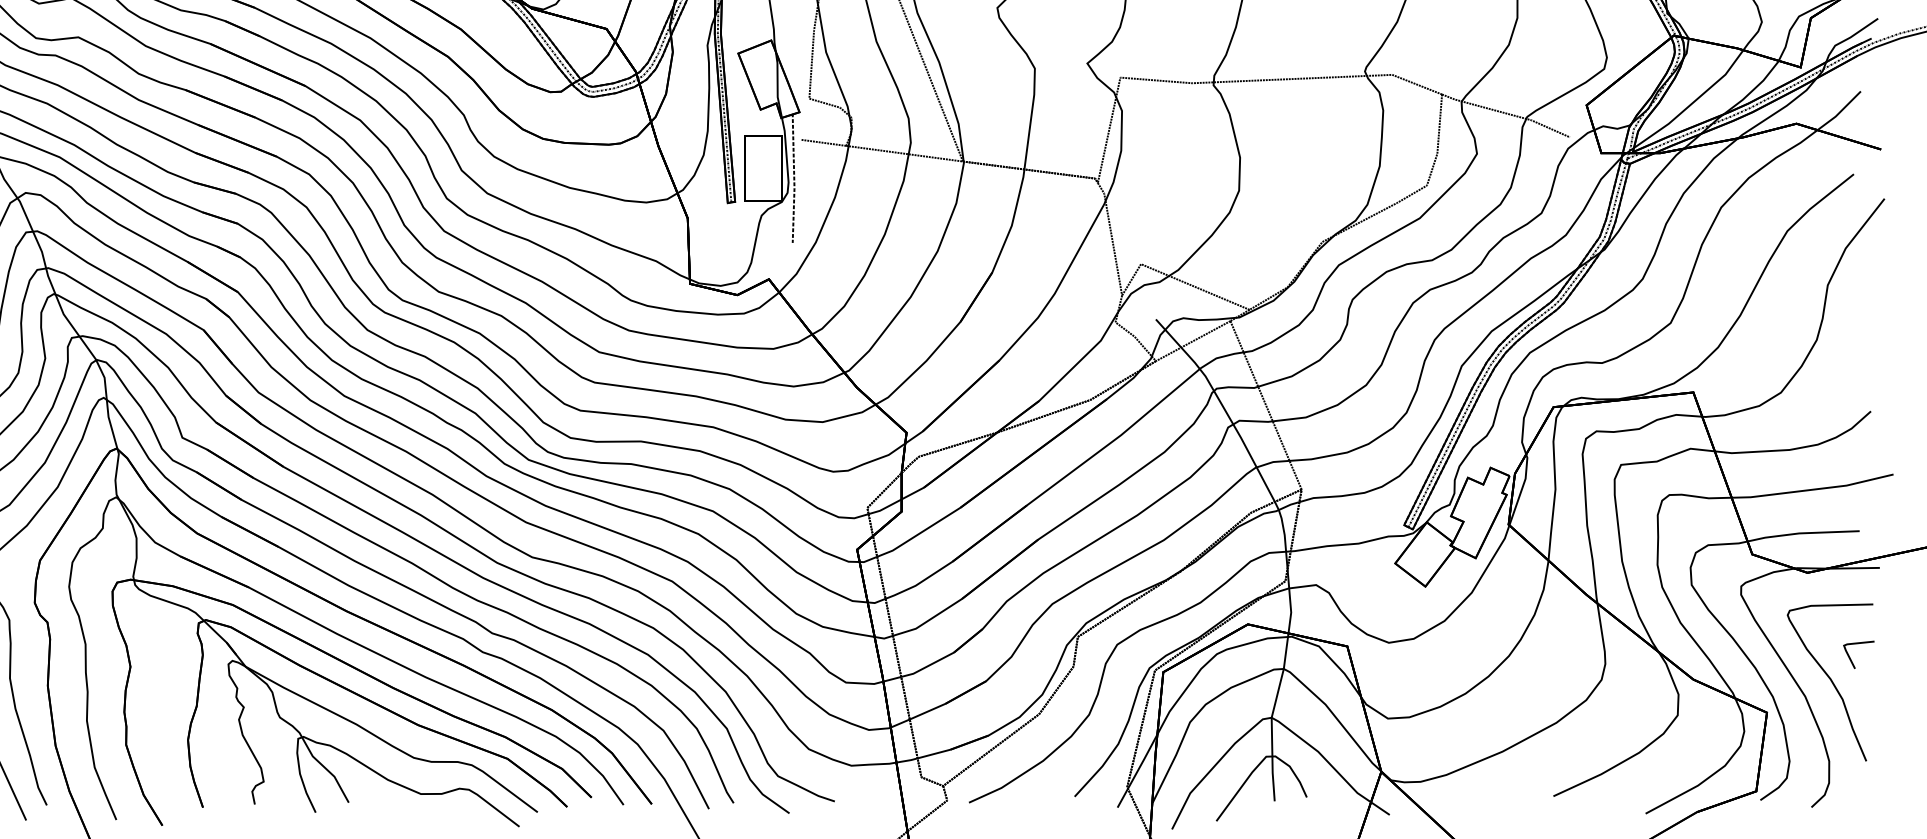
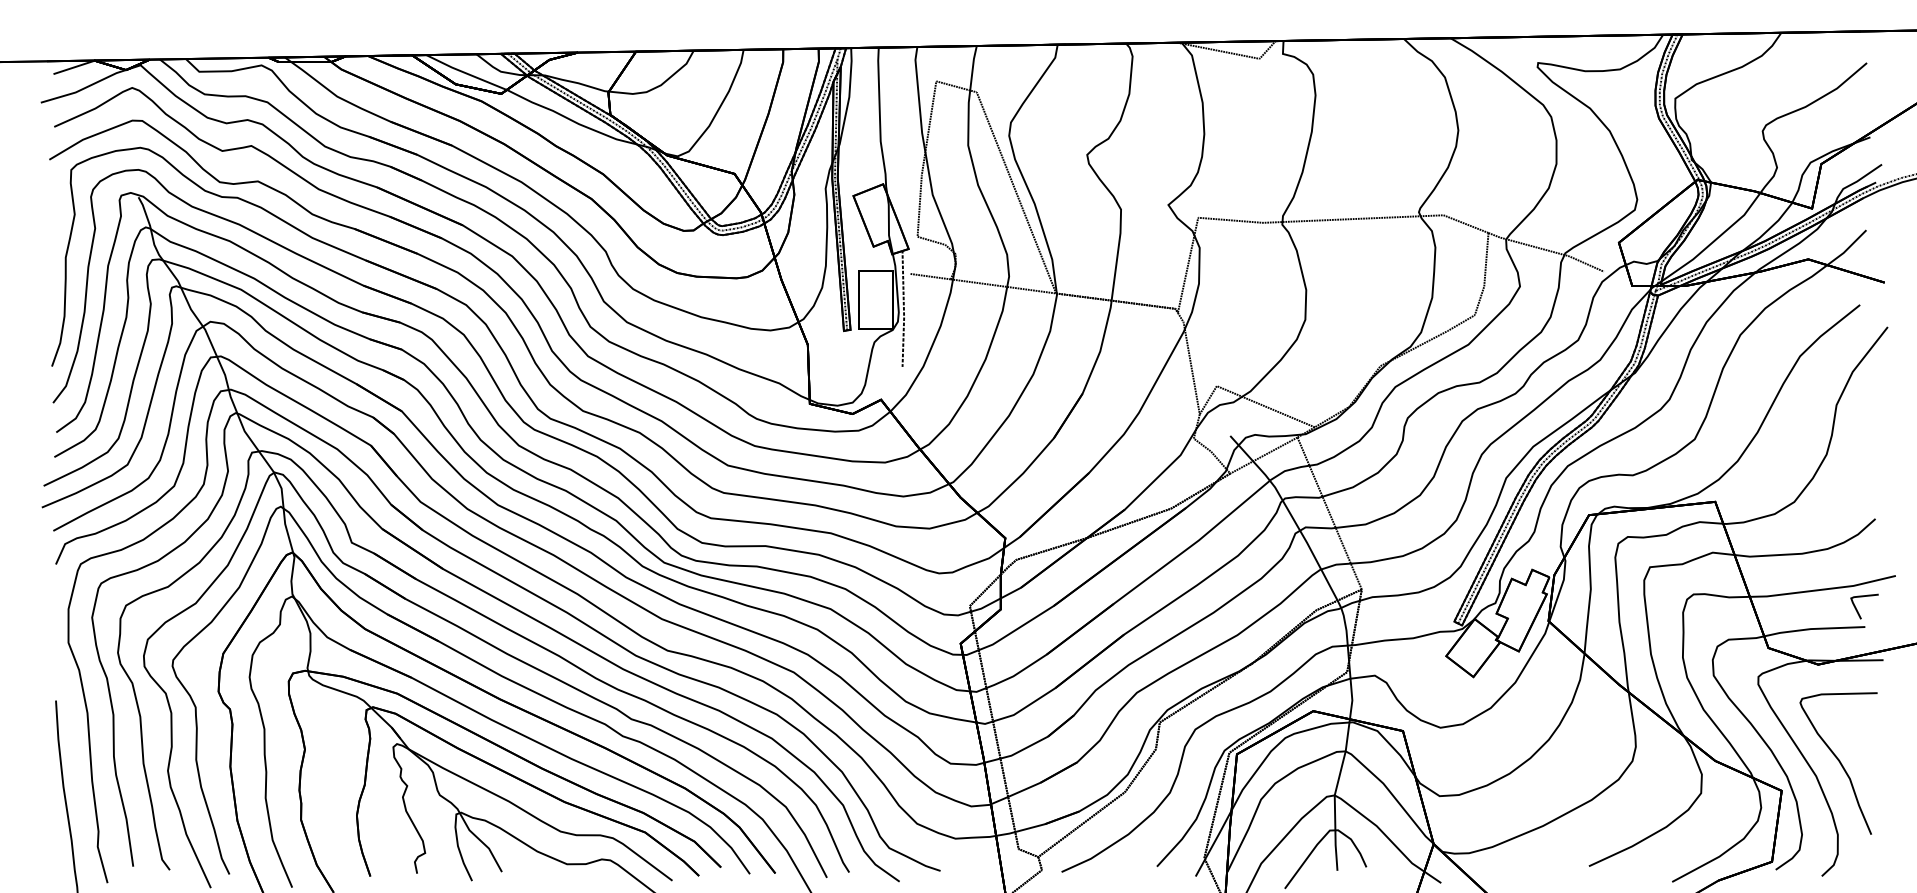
part: (1851, 658) -> (1857, 609), moved

